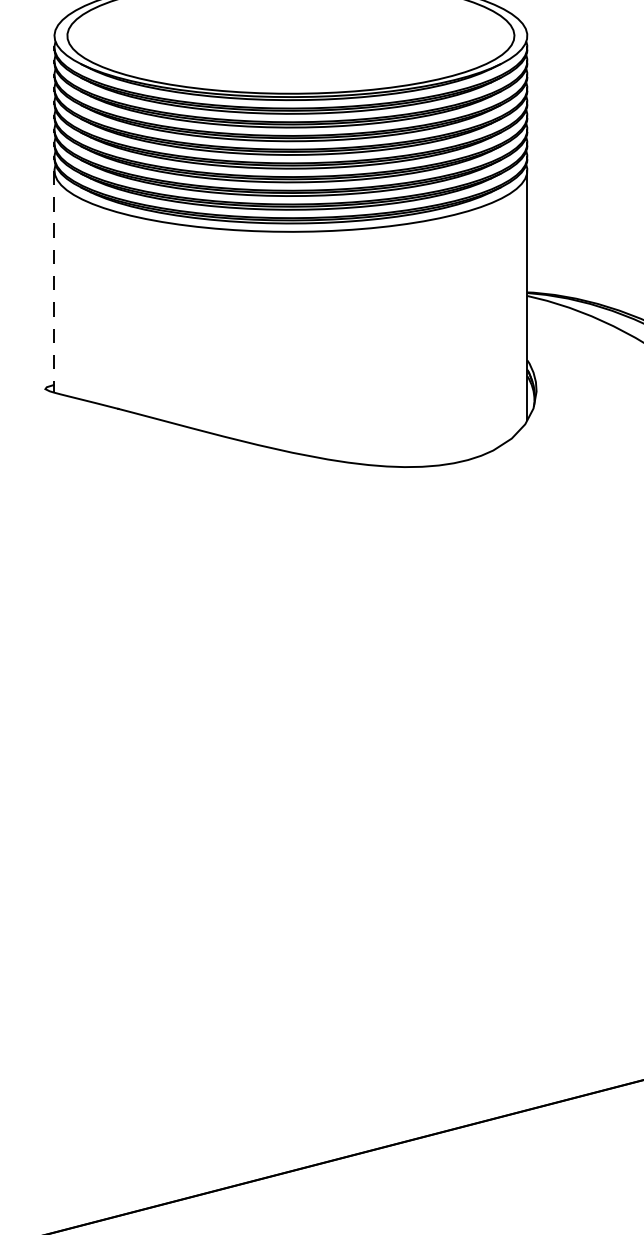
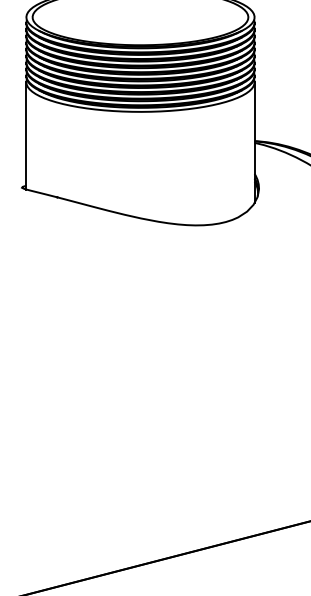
line: (54, 280) -> (26, 135), dashed -> solid

